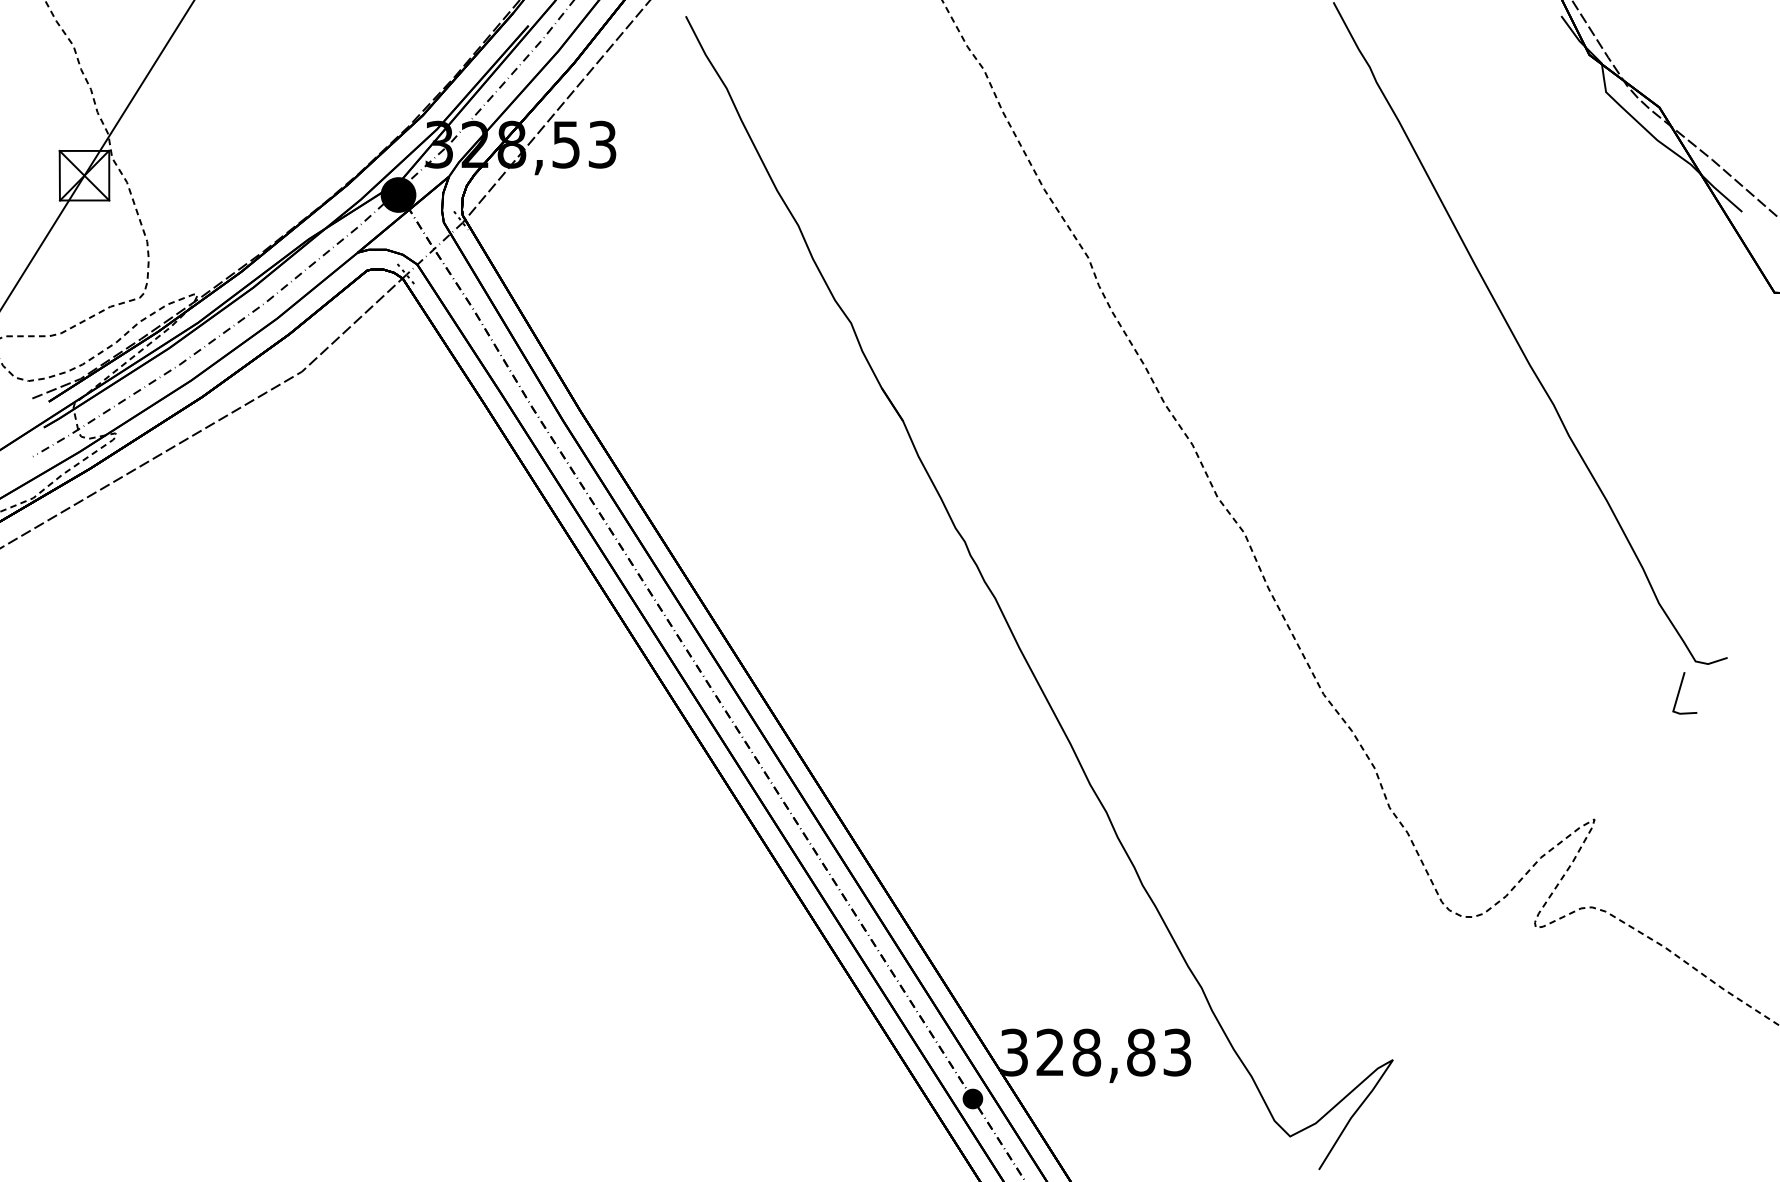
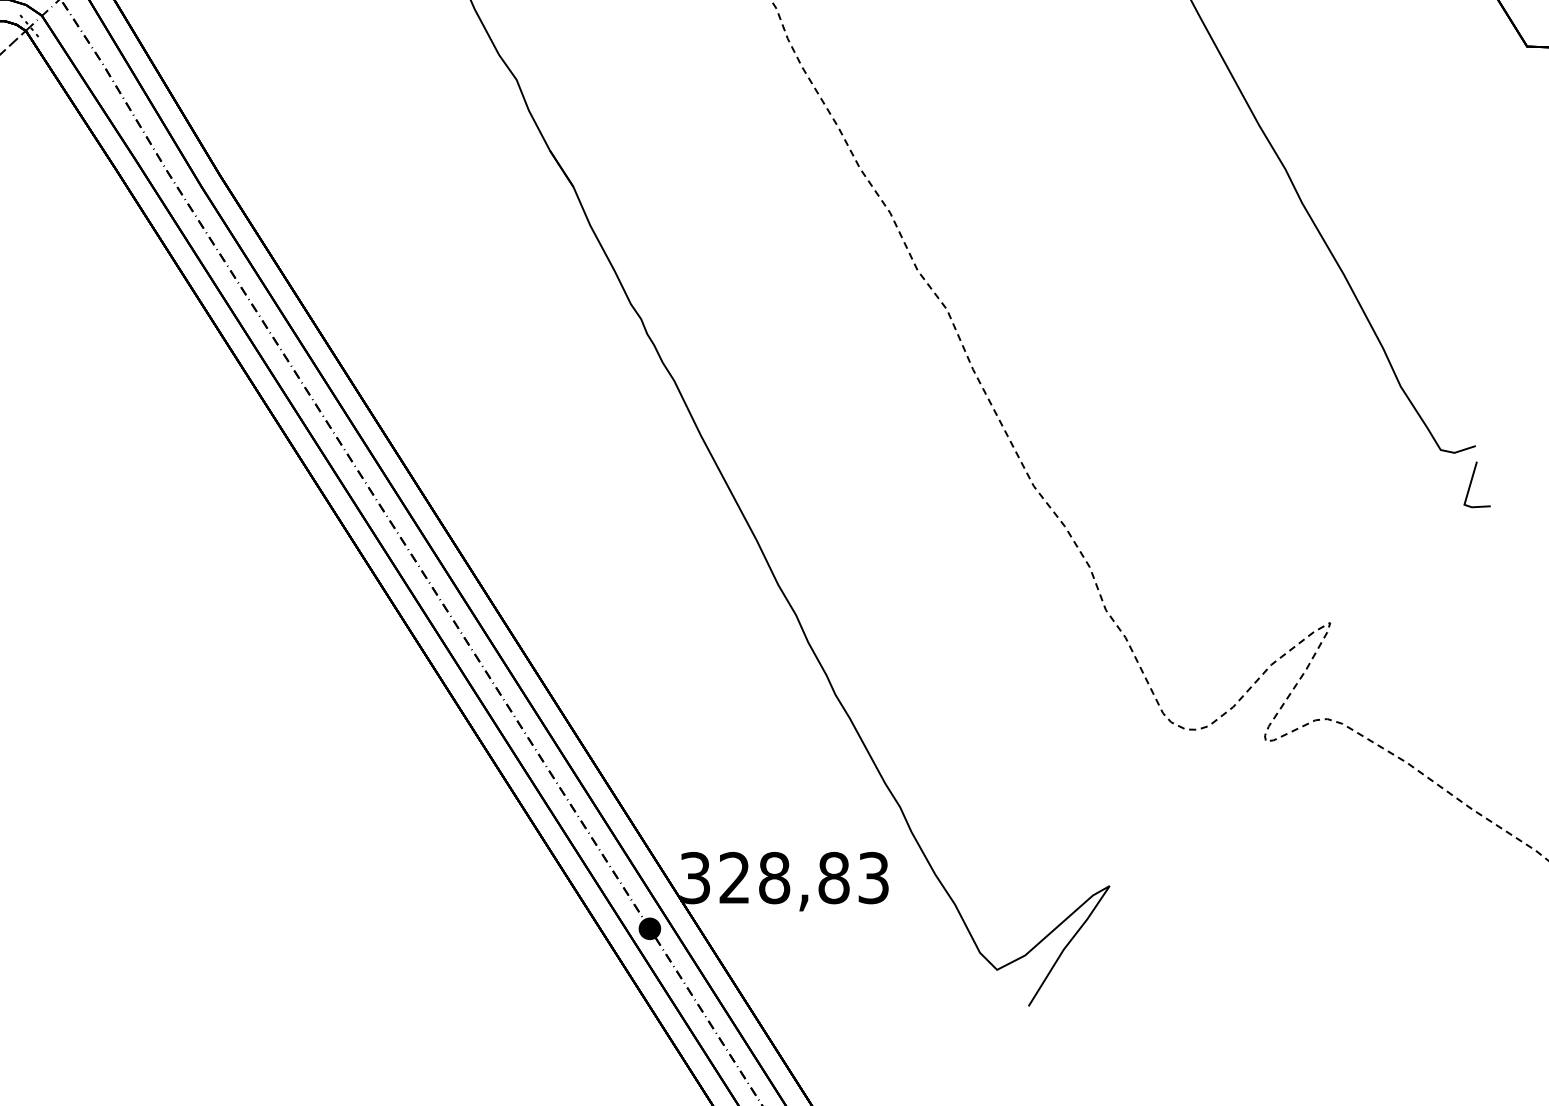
line: (1680, 690) -> (1472, 481), moved

